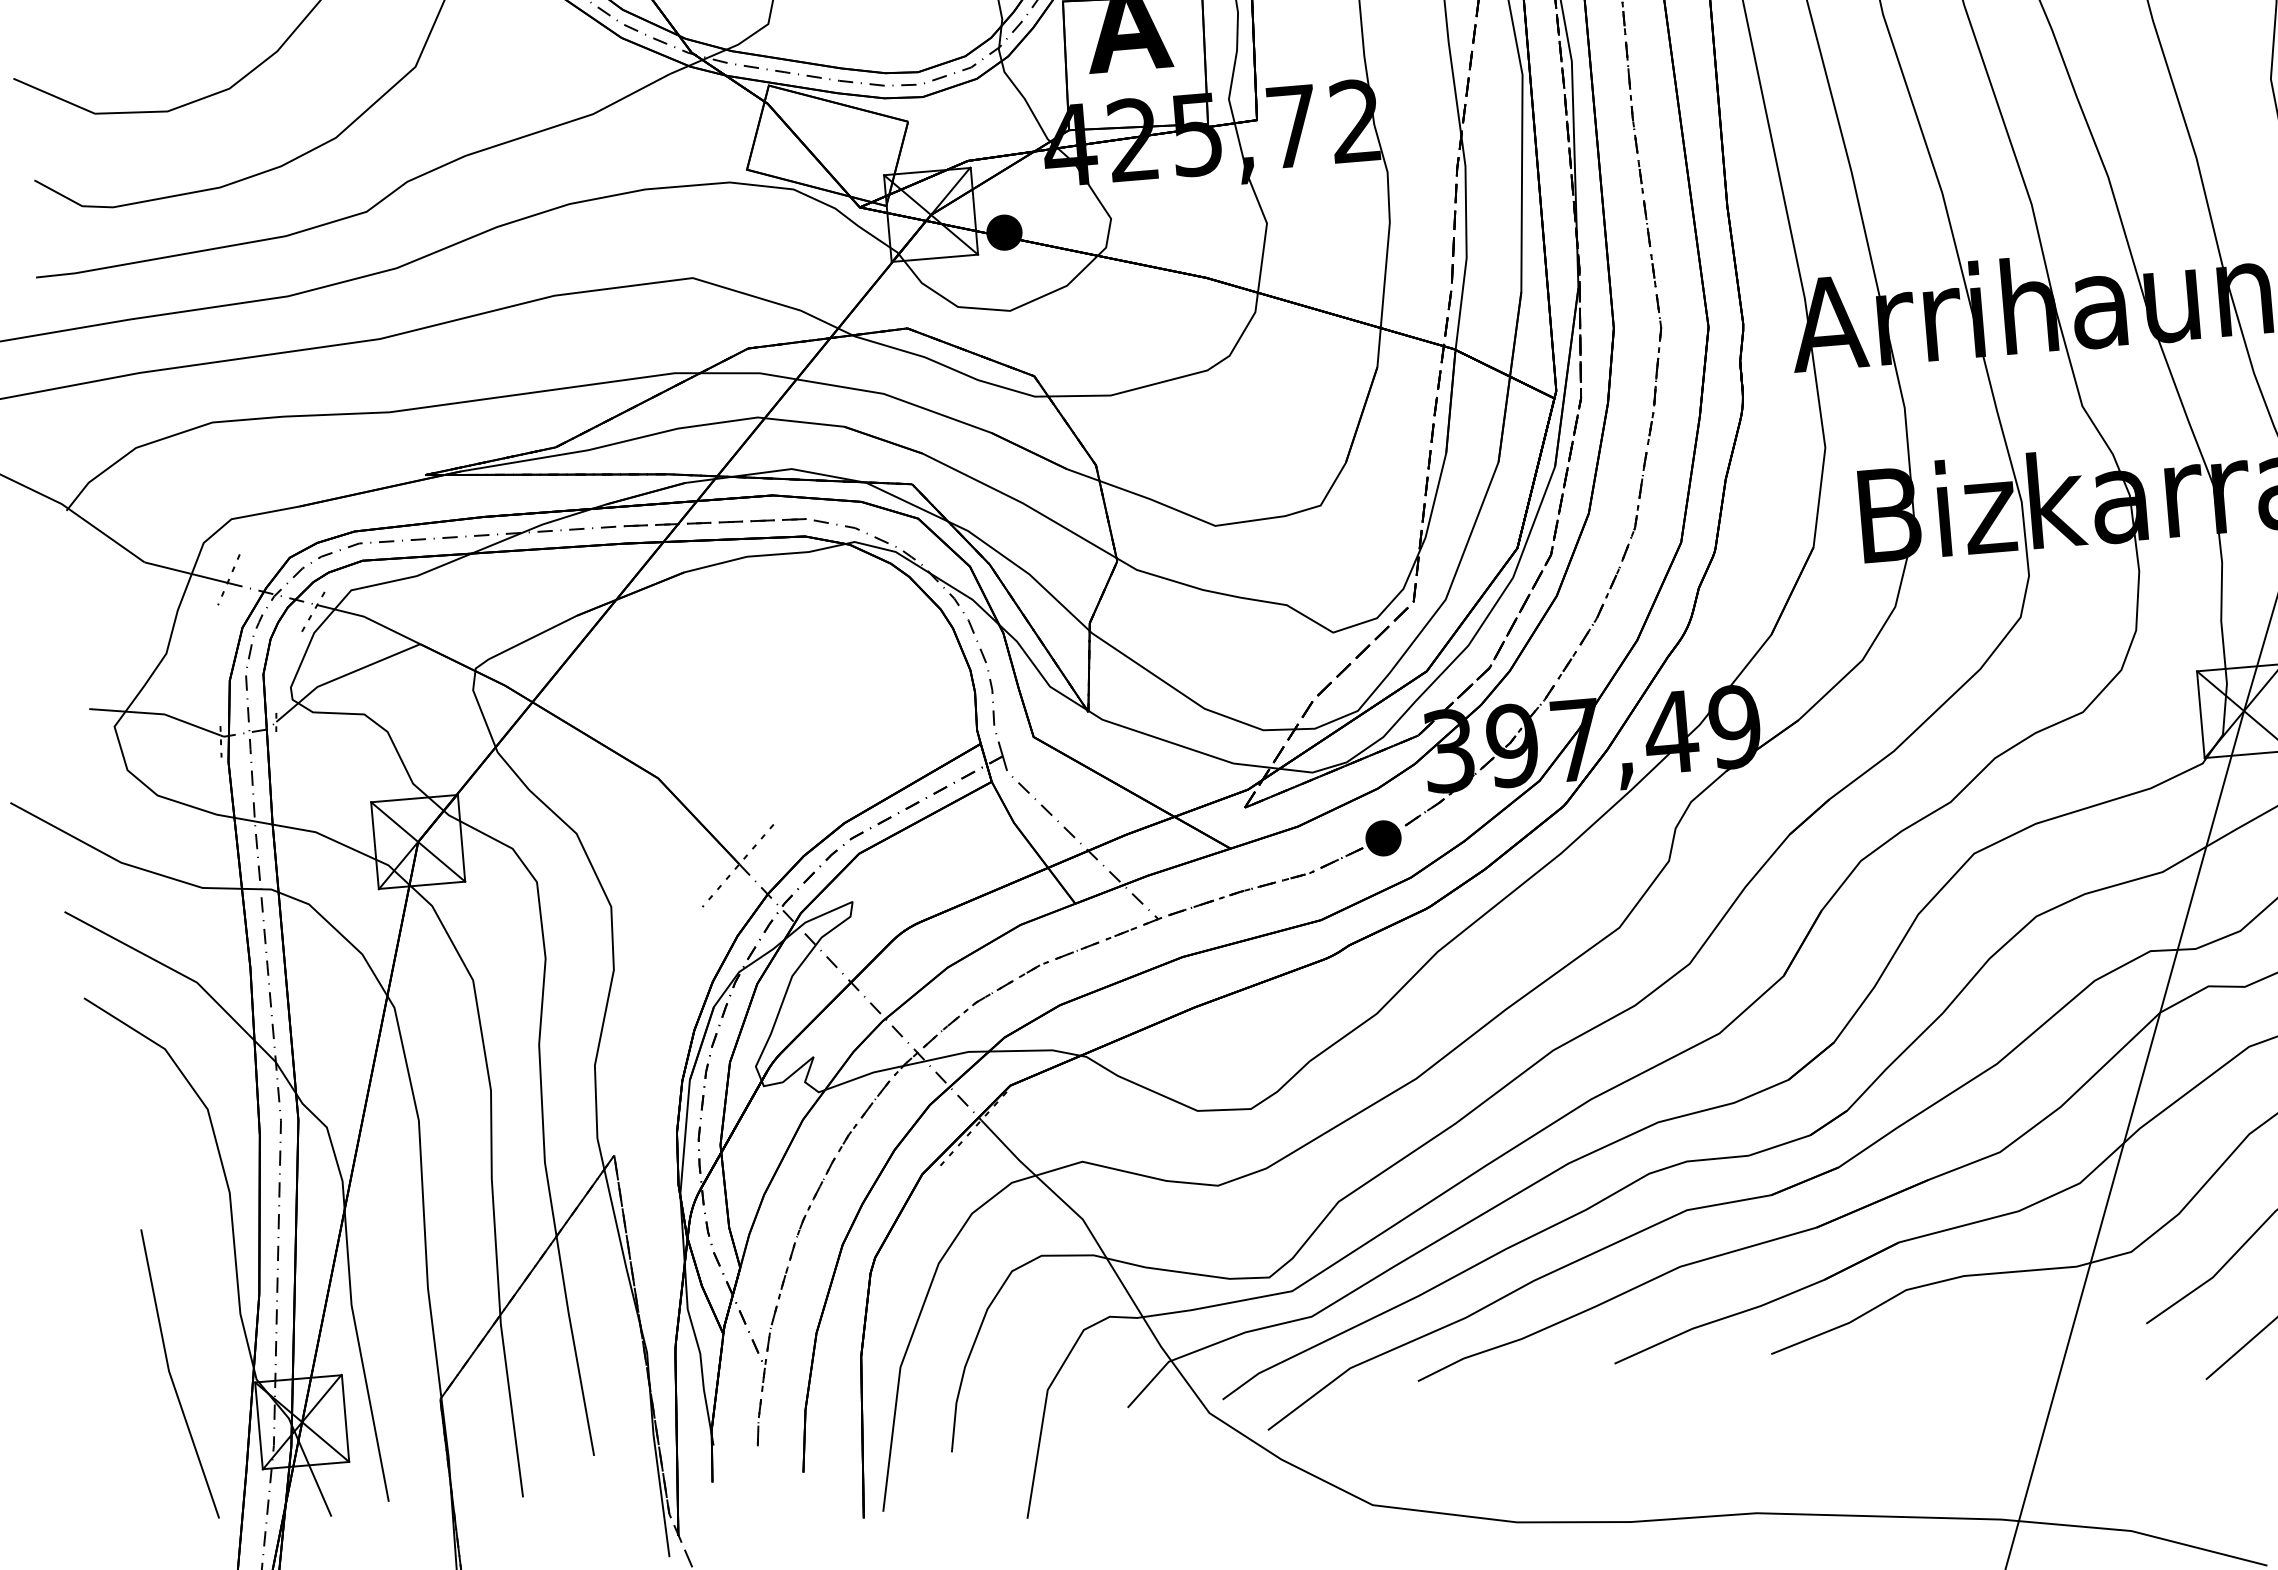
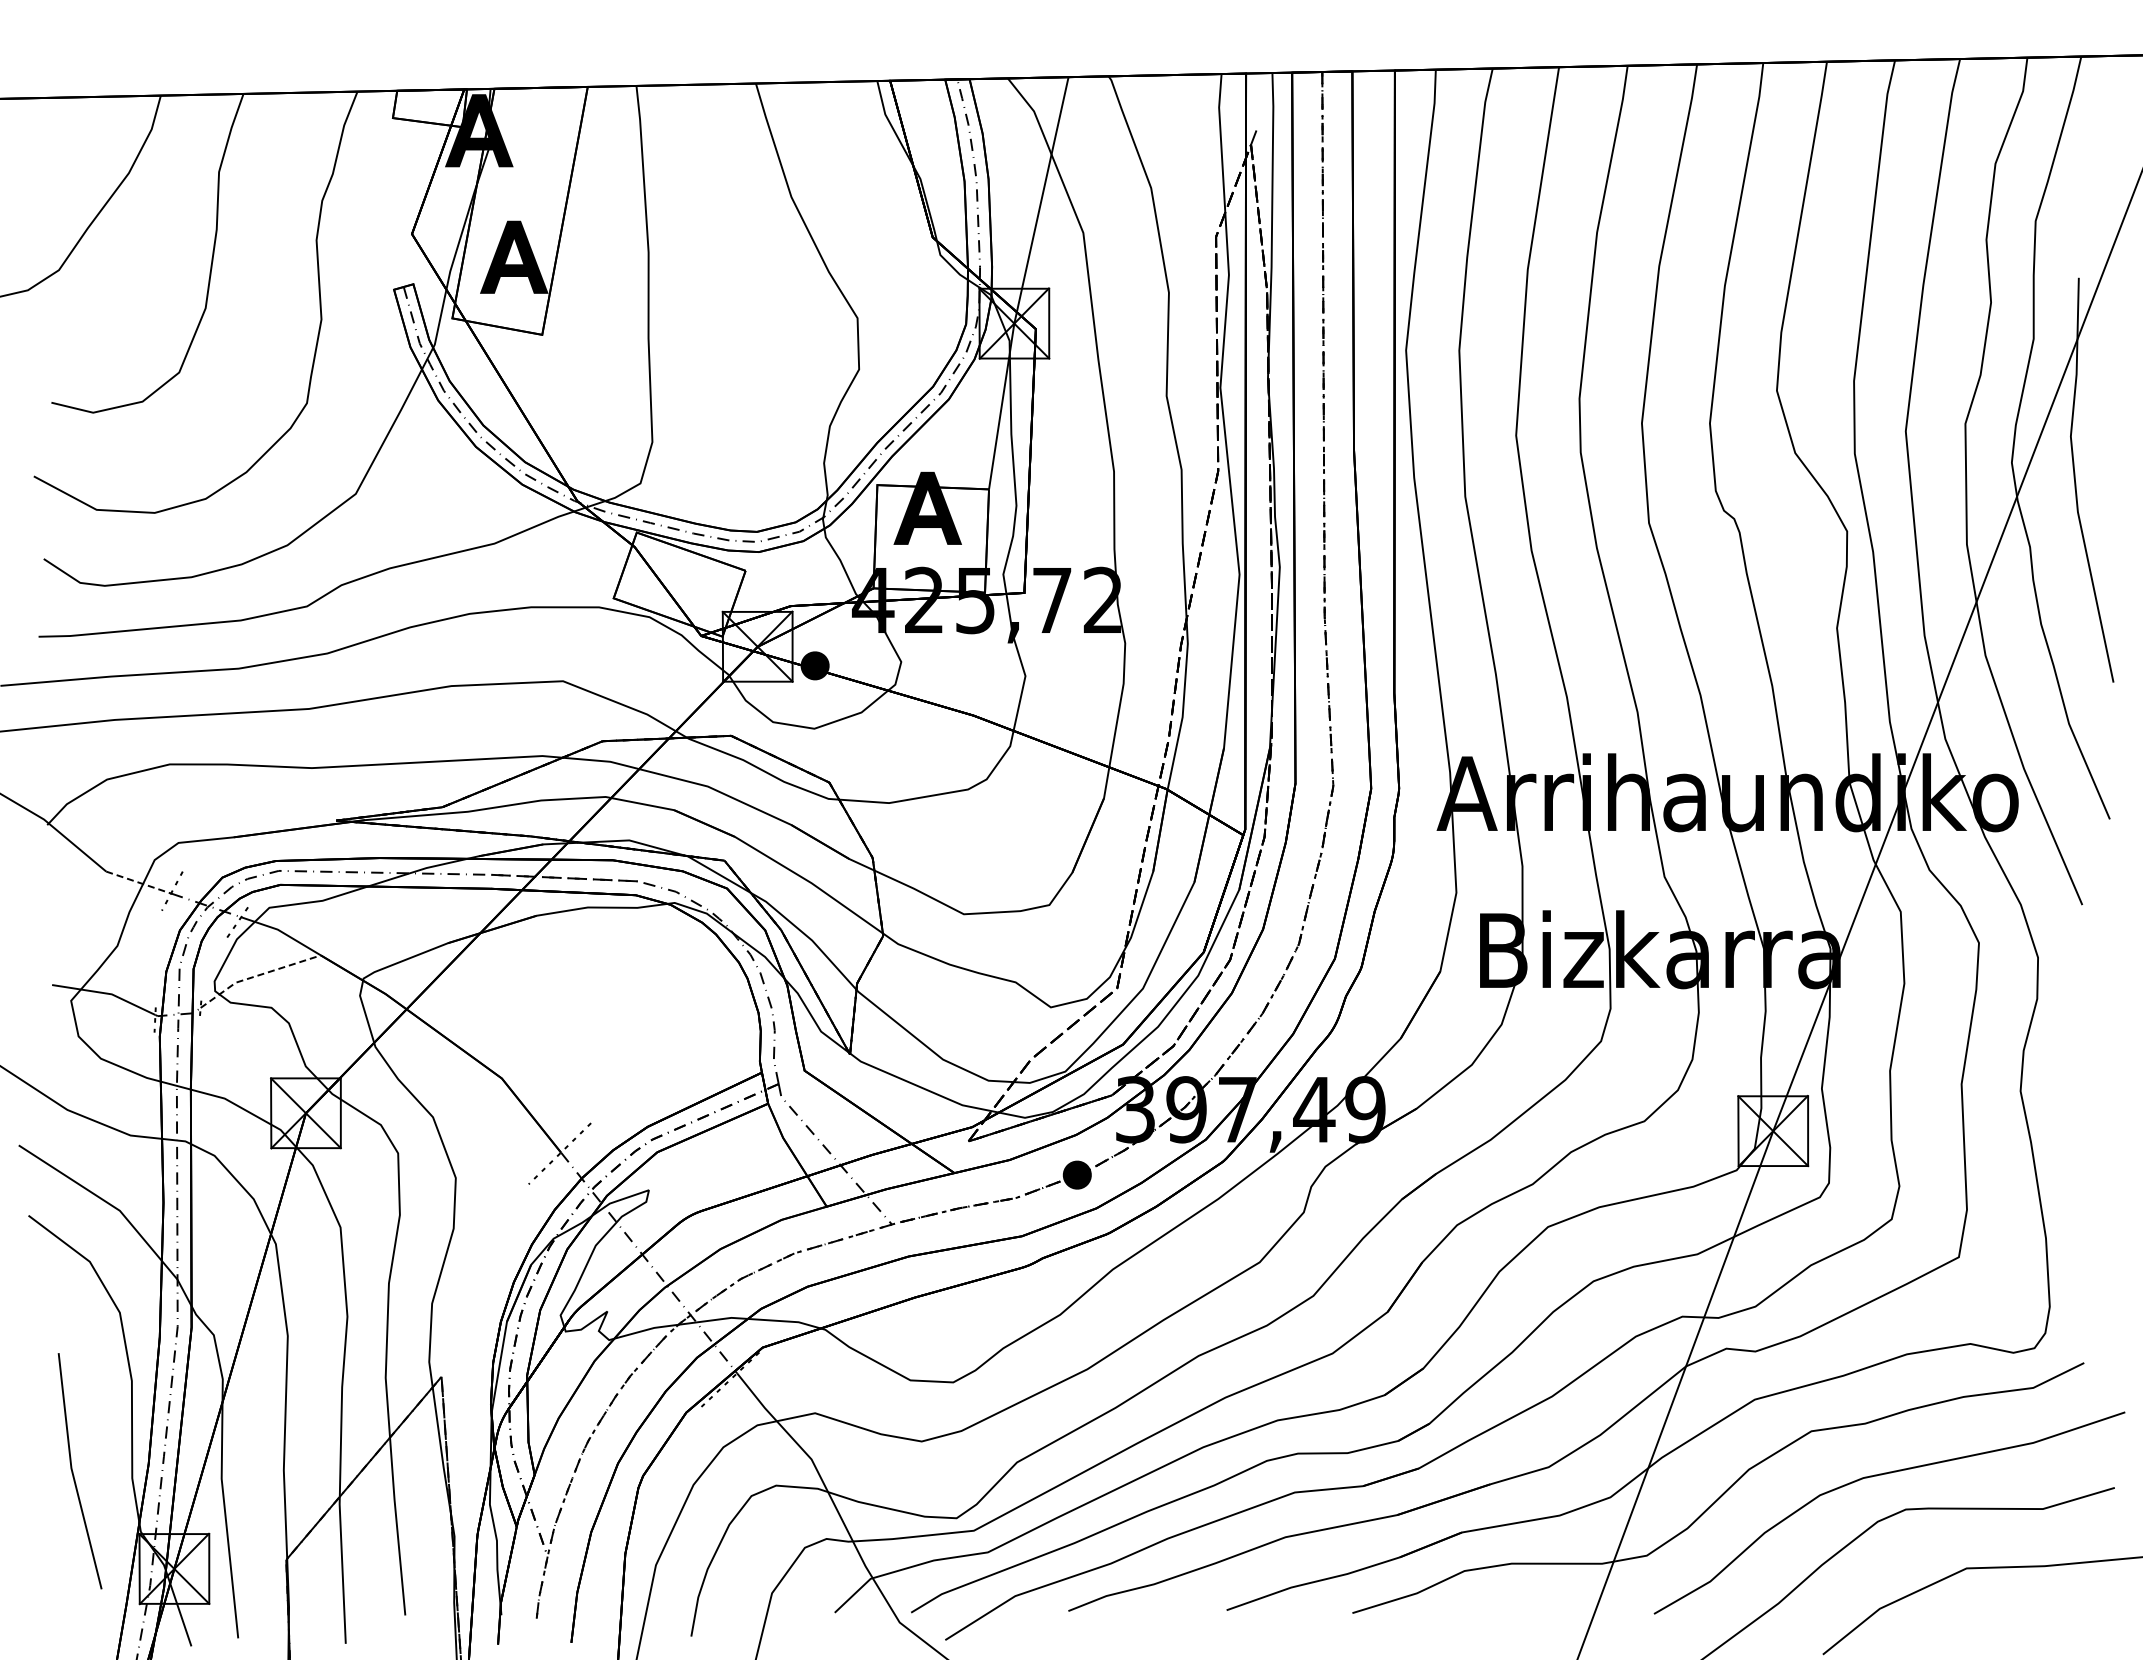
line: (187, 572) -> (139, 882), solid -> dashed
line: (343, 675) -> (257, 975), solid -> dashed
line: (171, 1374) -> (73, 1471), moved

